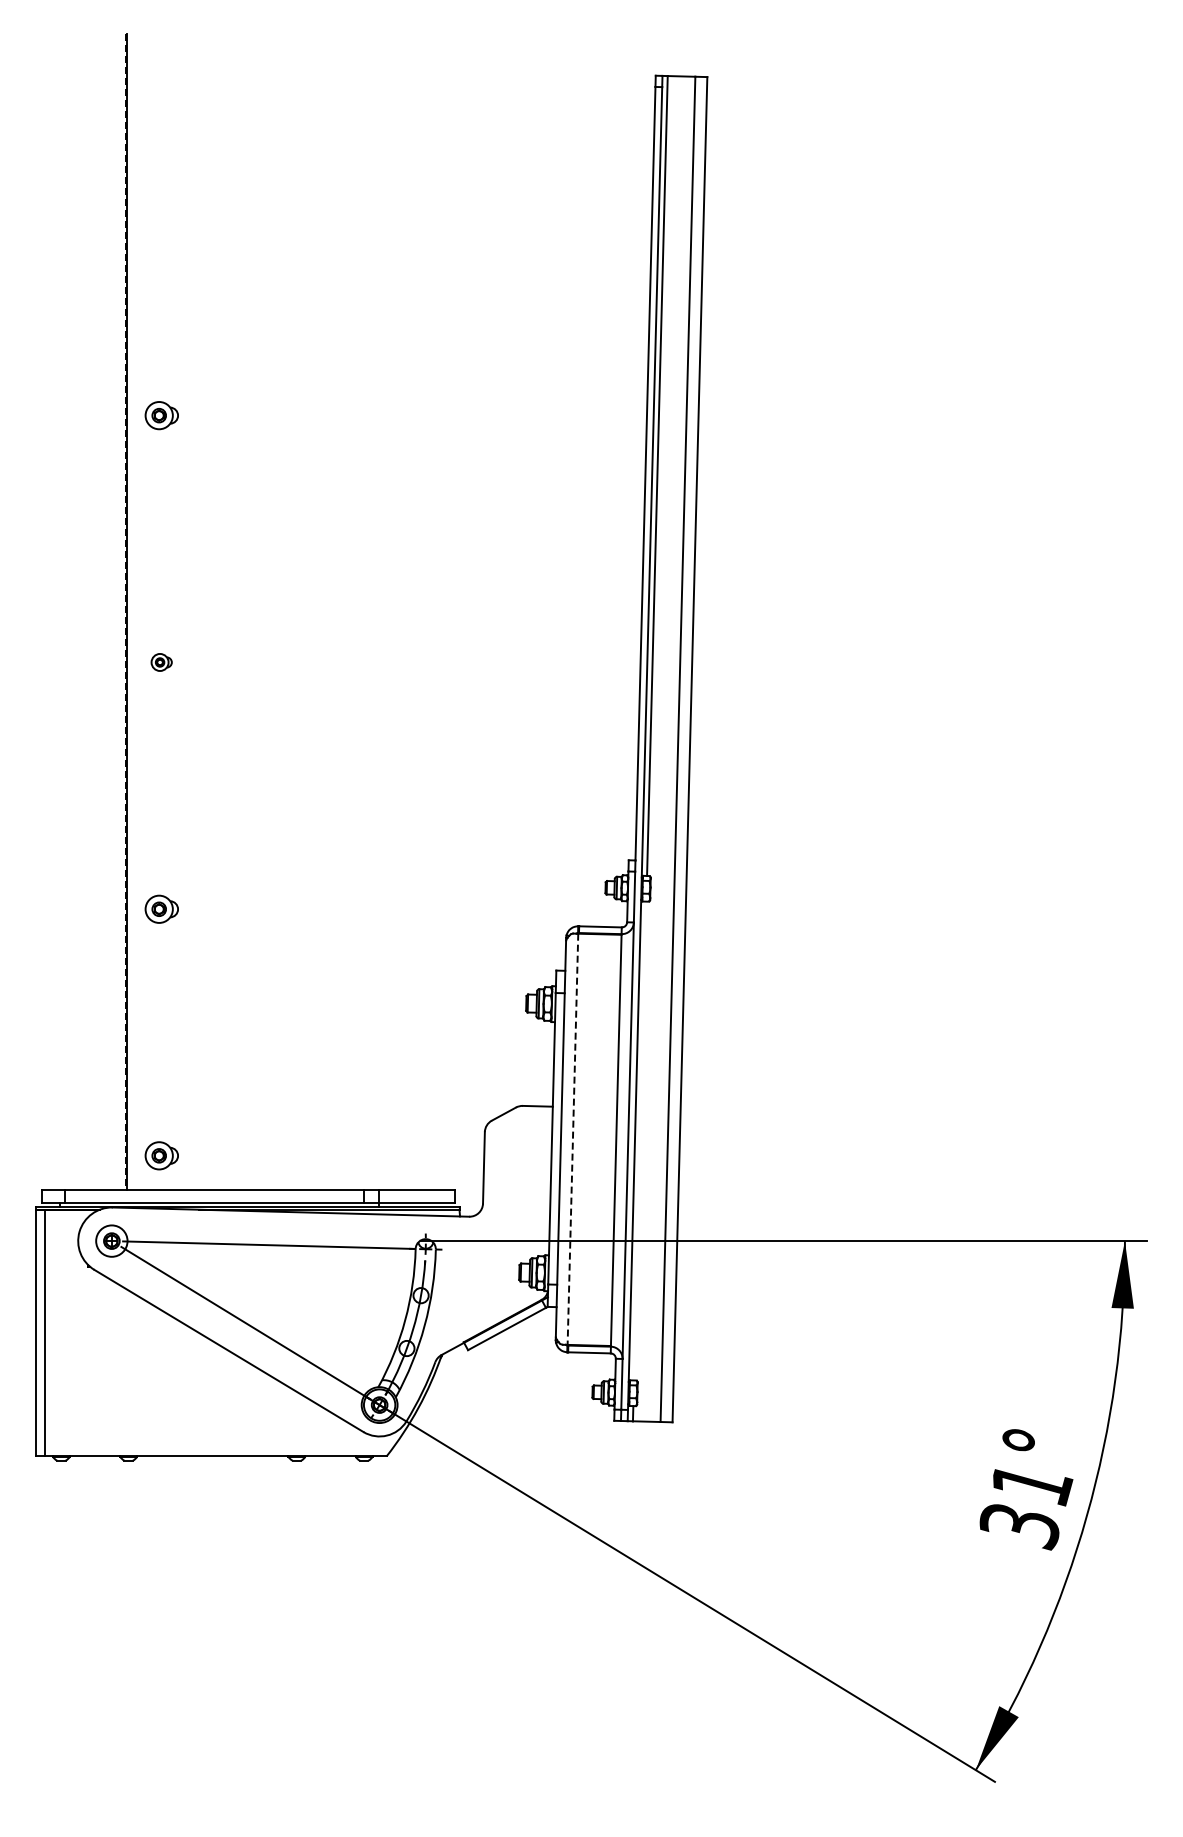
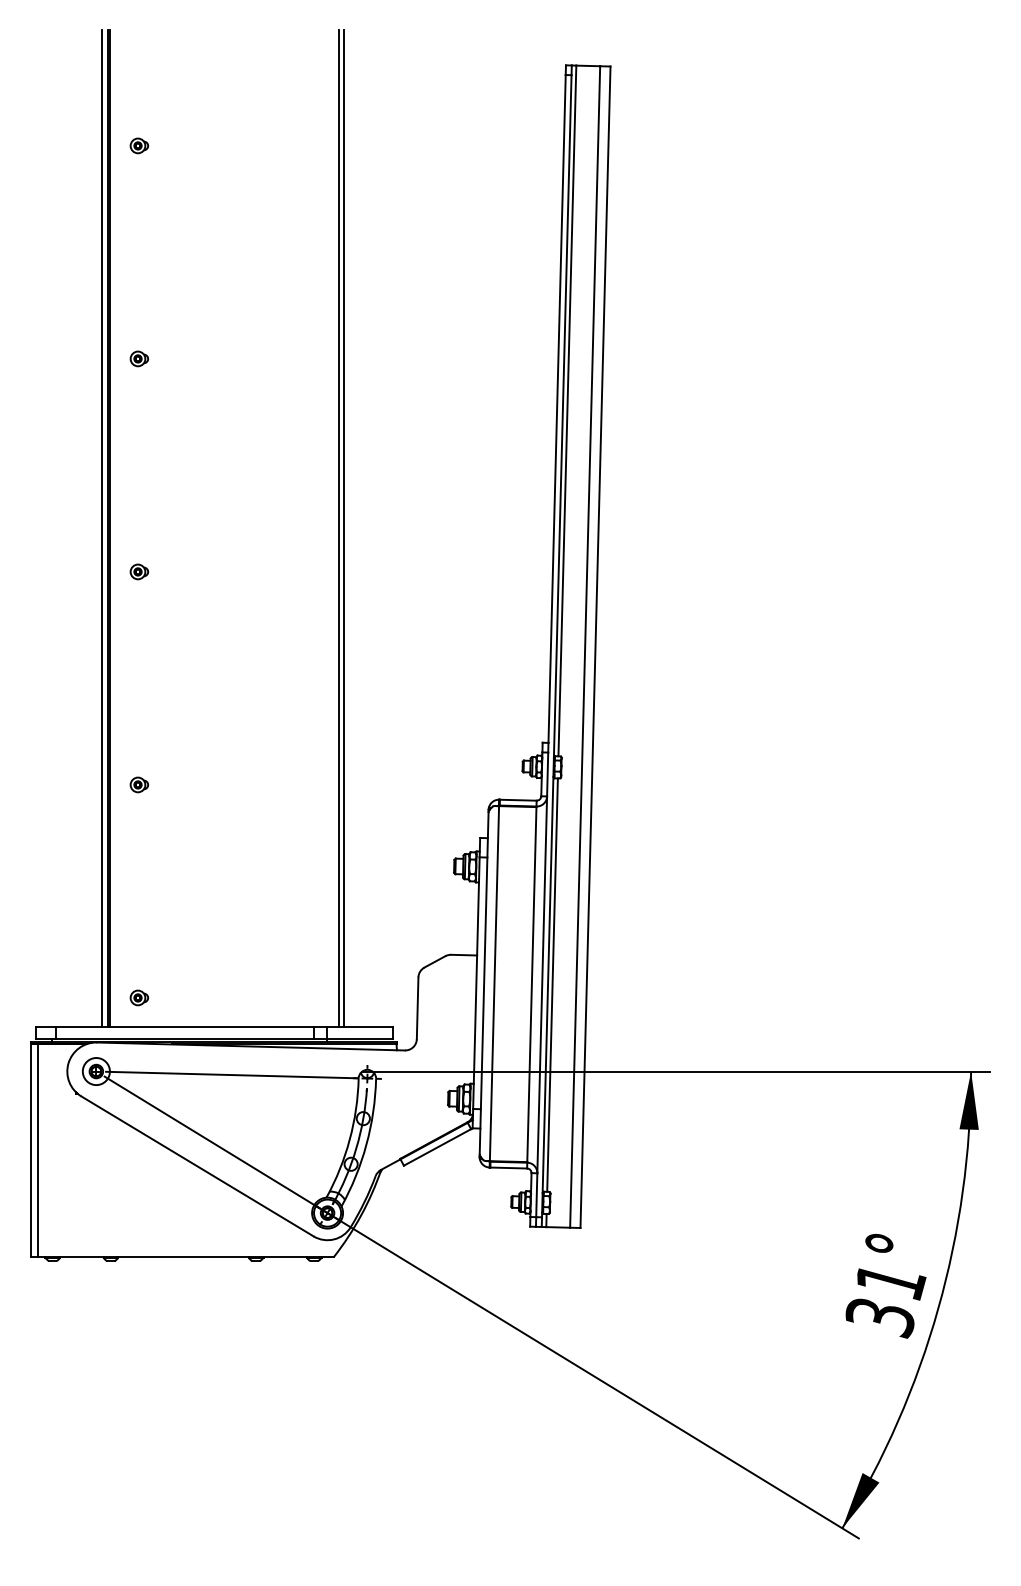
part: (161, 168) -> (139, 145), added
part: (161, 415) -> (139, 358), size x0.62
line: (118, 611) -> (102, 527), added
line: (392, 611) -> (338, 527), added
line: (398, 611) -> (343, 527), added
line: (125, 612) -> (108, 528), dashed -> solid
part: (161, 908) -> (139, 784), size x0.62
line: (572, 1139) -> (494, 983), dashed -> solid
line: (640, 1140) -> (552, 984), added
part: (161, 1155) -> (139, 997), size x0.62

